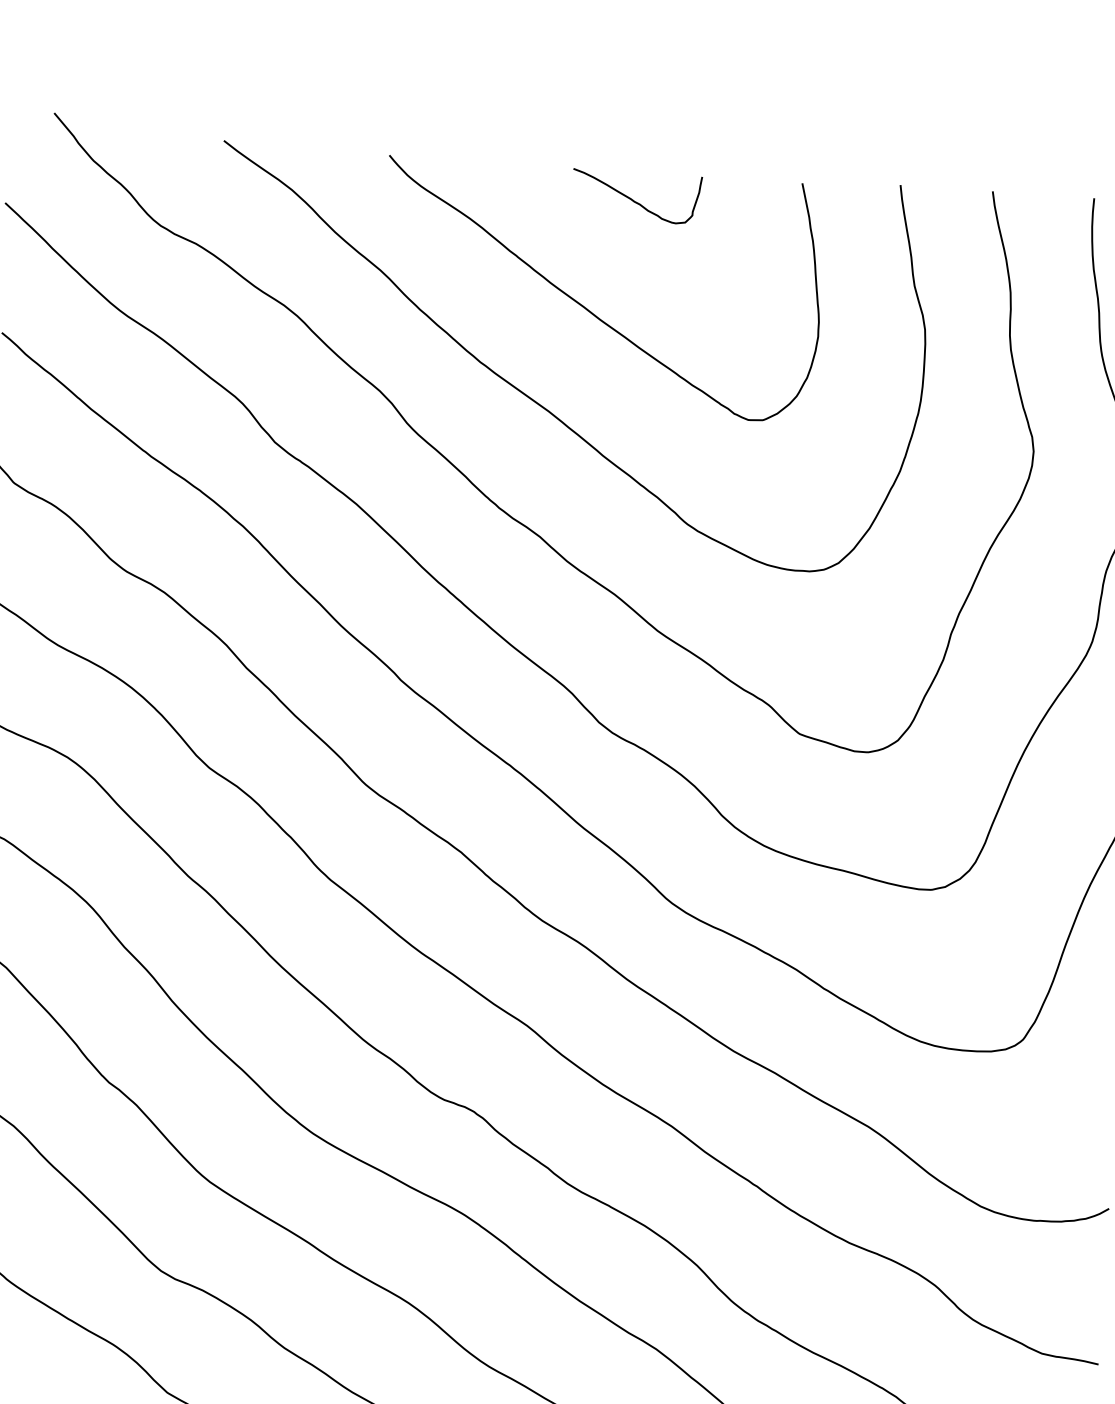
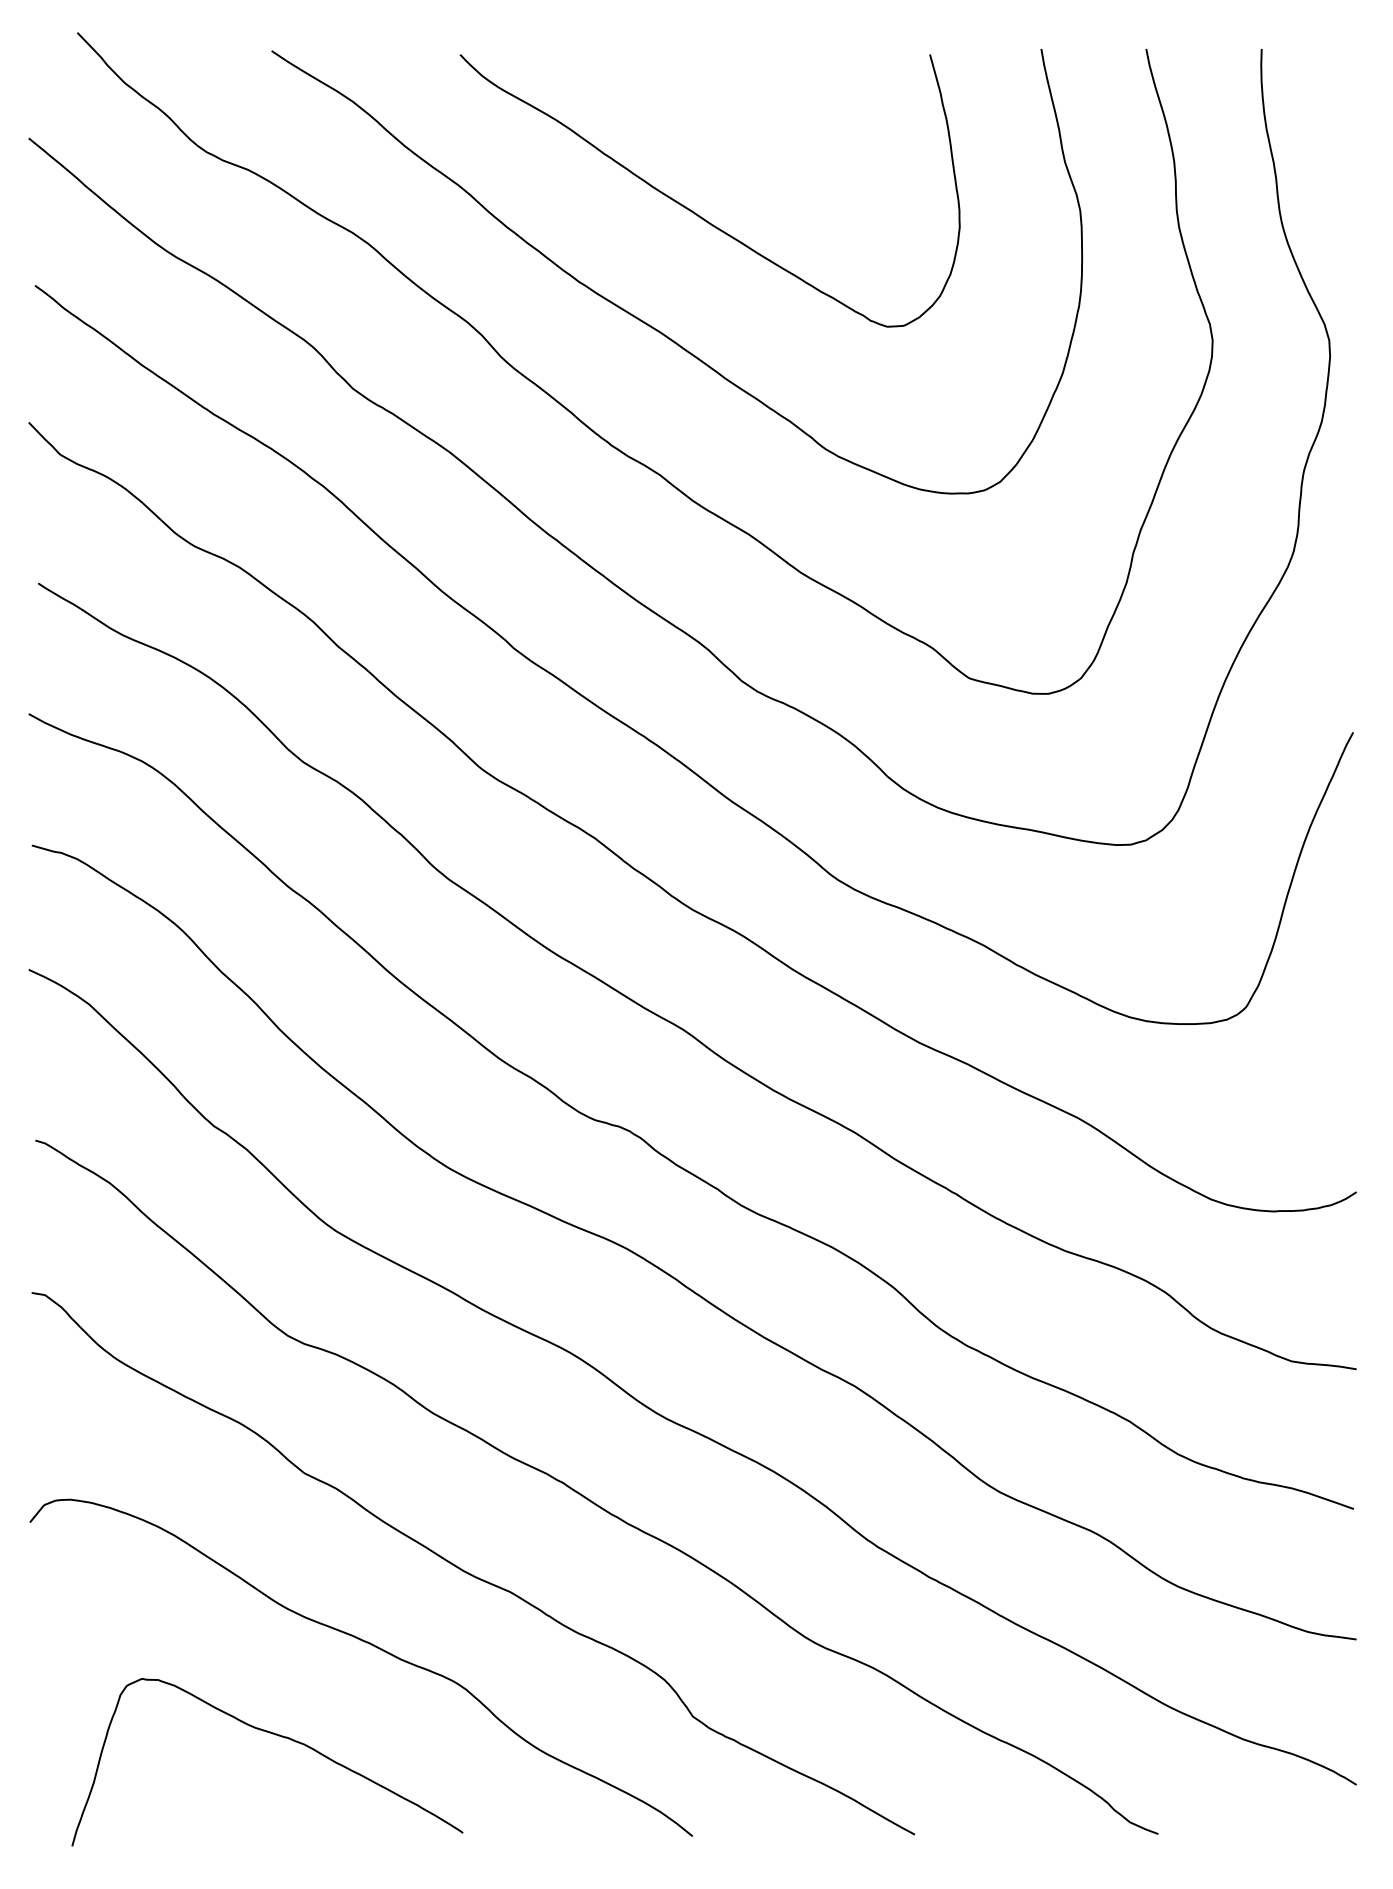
curve: (633, 200) -> (740, 86), removed

